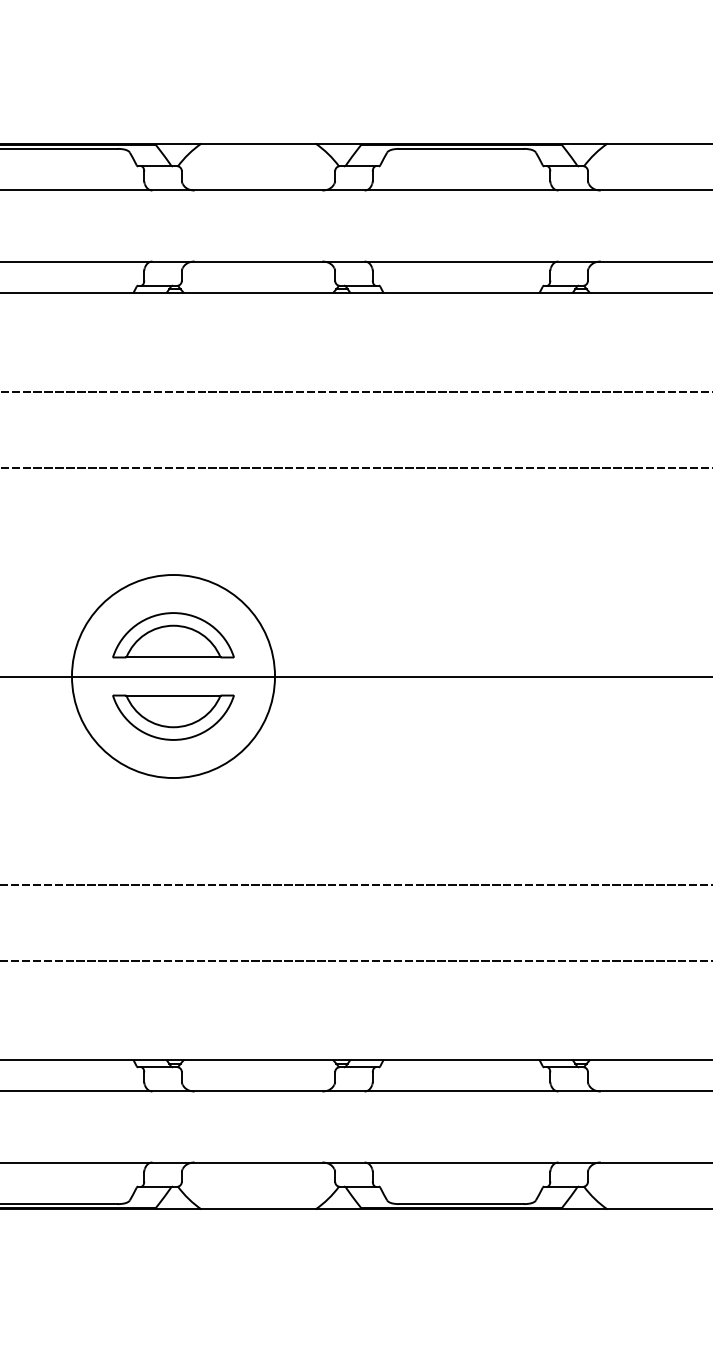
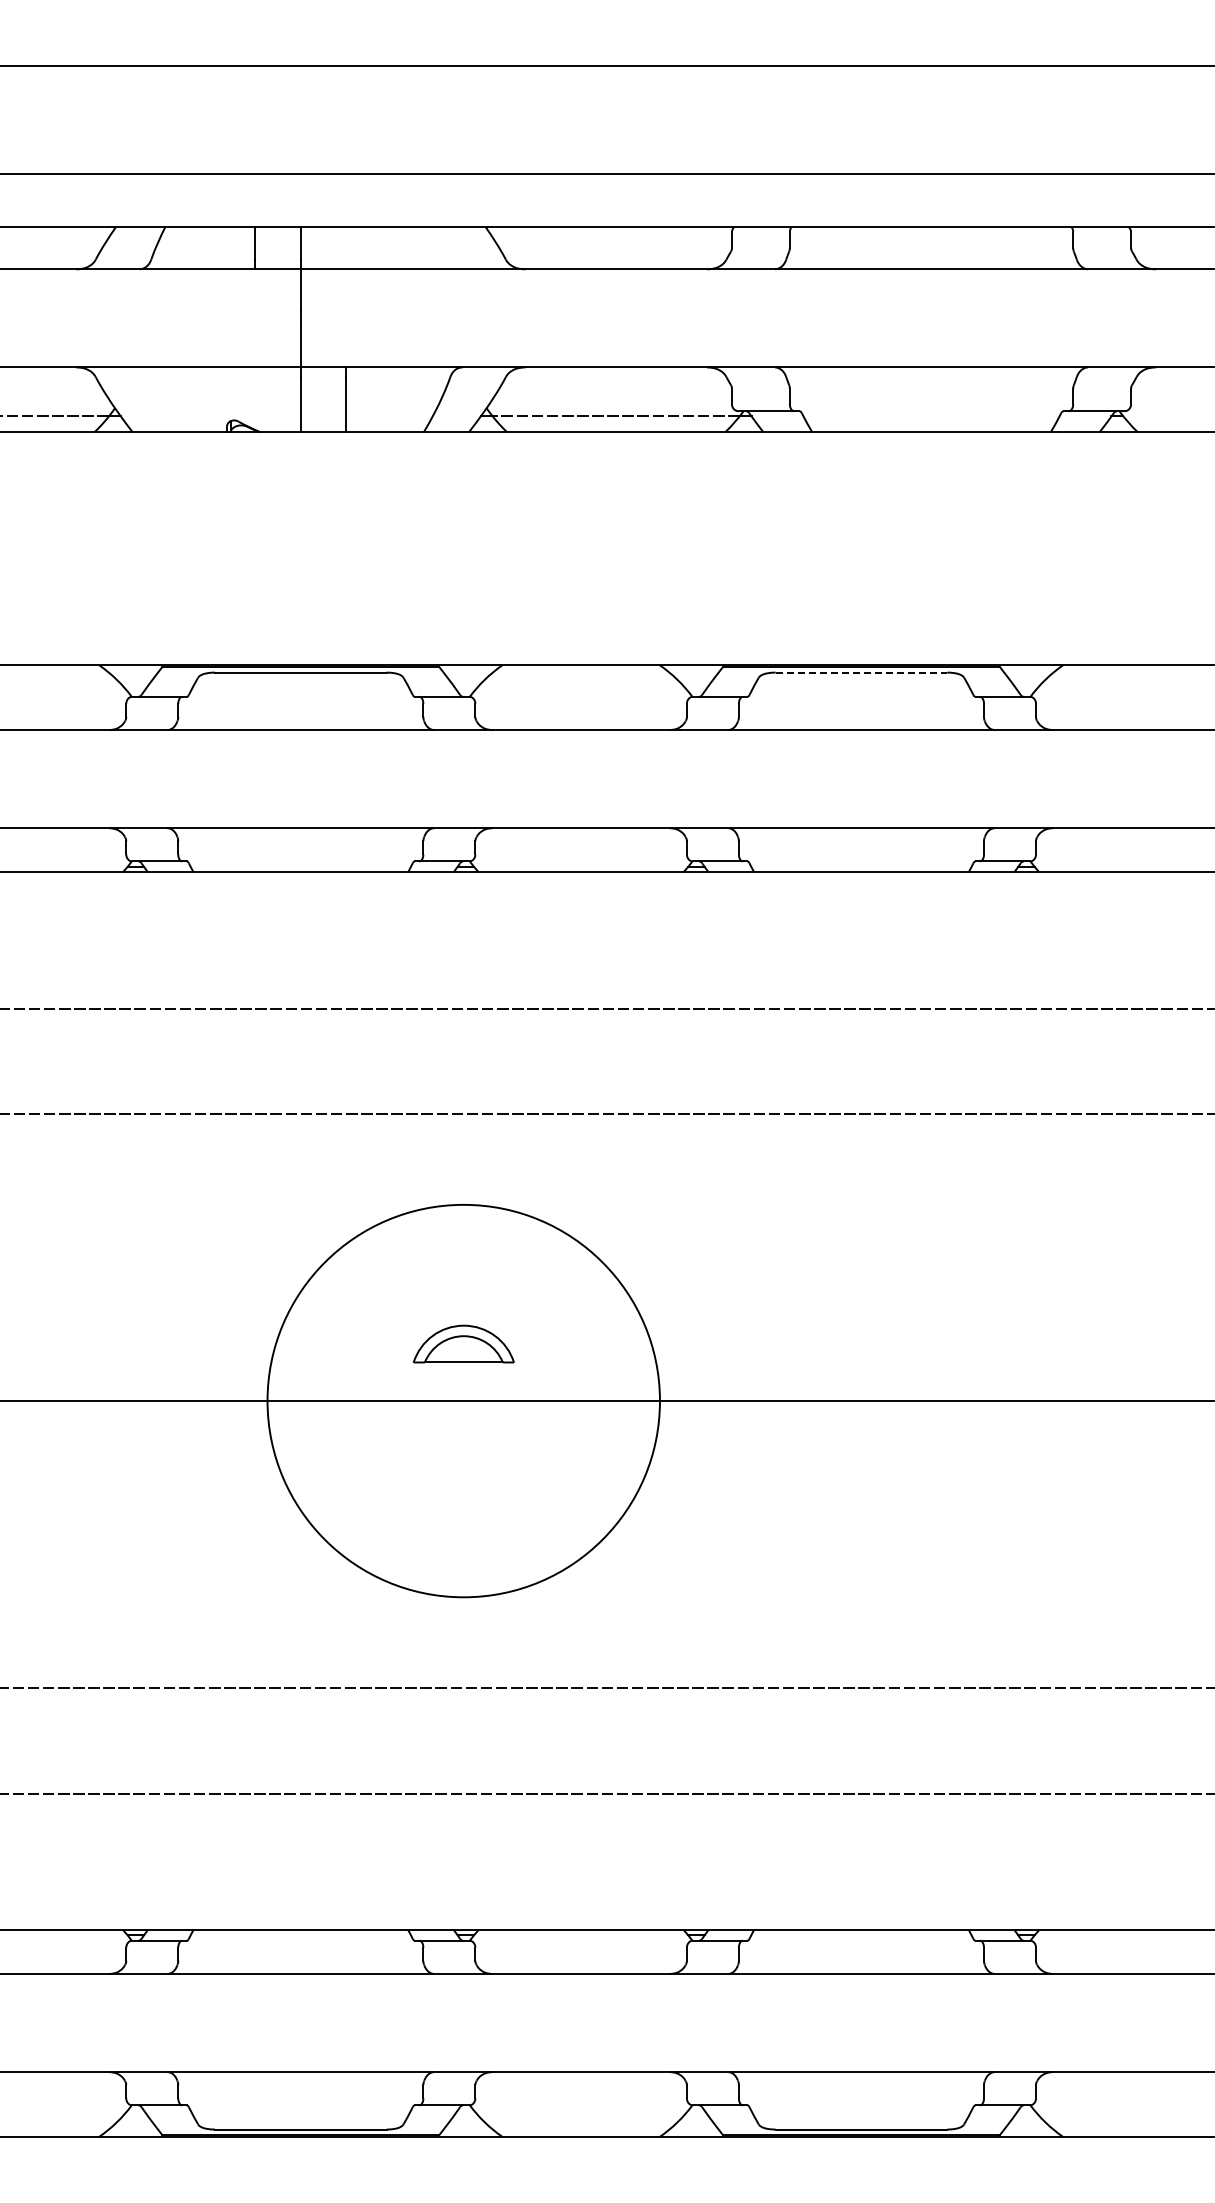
line: (461, 148) -> (861, 672), solid -> dashed
part: (173, 634) -> (463, 1343), size x0.6
circle: (173, 676) -> (463, 1400), size x1.4
part: (173, 717) -> (463, 1457), removed

